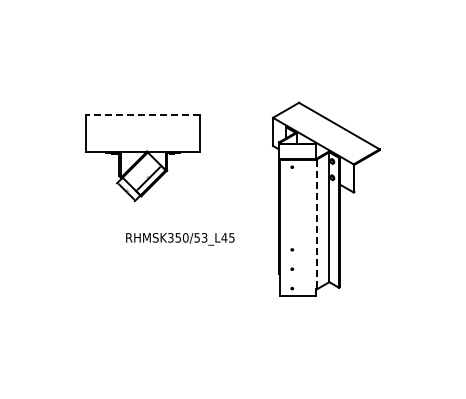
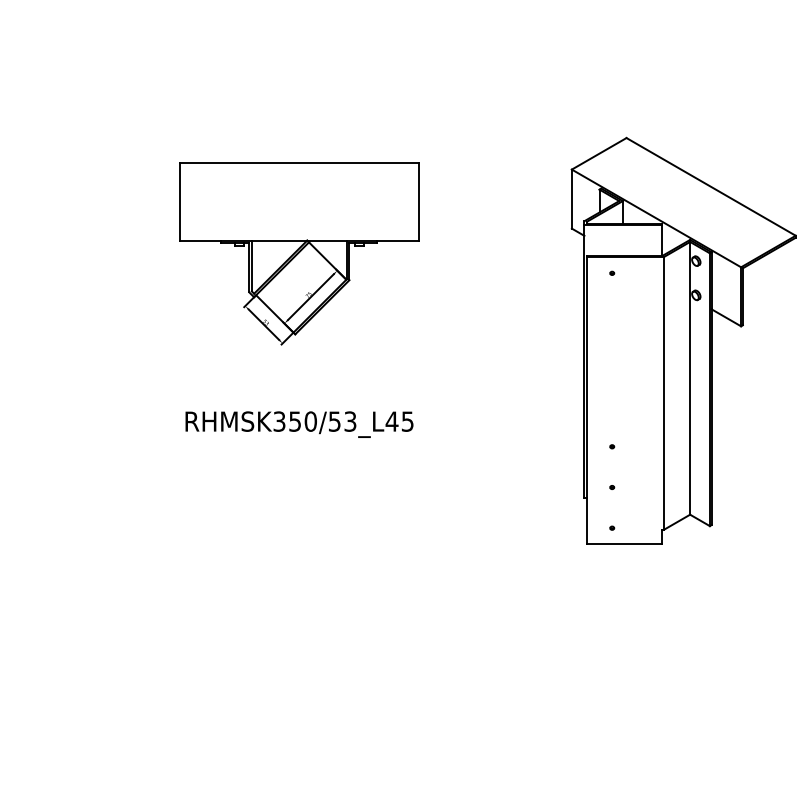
line: (143, 114) -> (299, 162), dashed -> solid
line: (316, 224) -> (663, 393), dashed -> solid
text: (180, 239) -> (299, 425), moved

